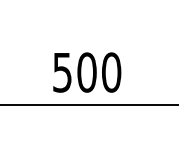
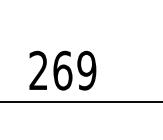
text: (87, 72) -> (63, 70), 500 -> 269

